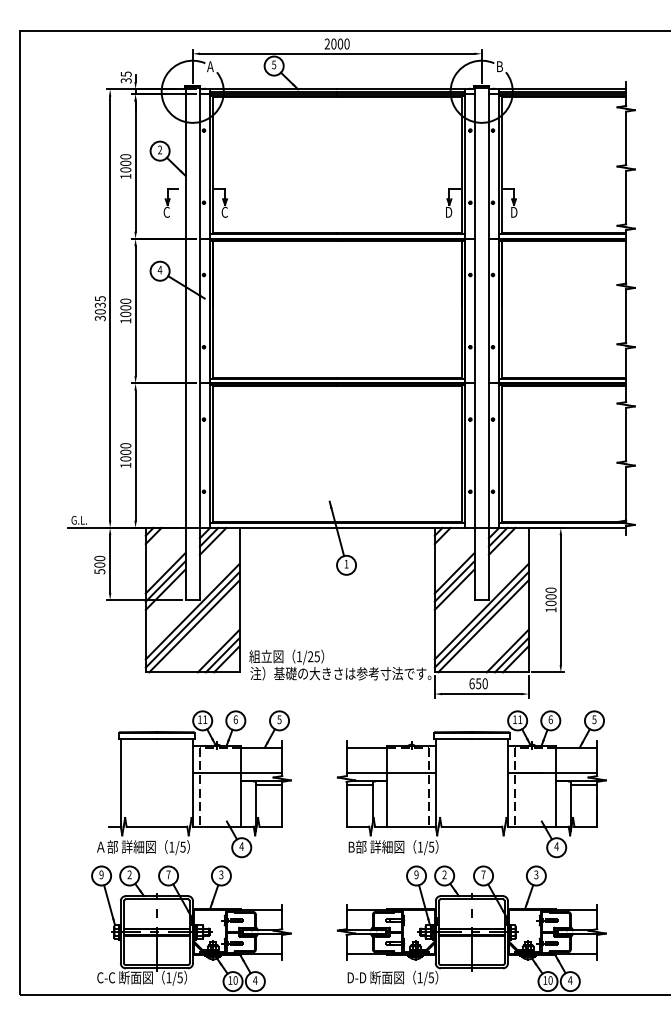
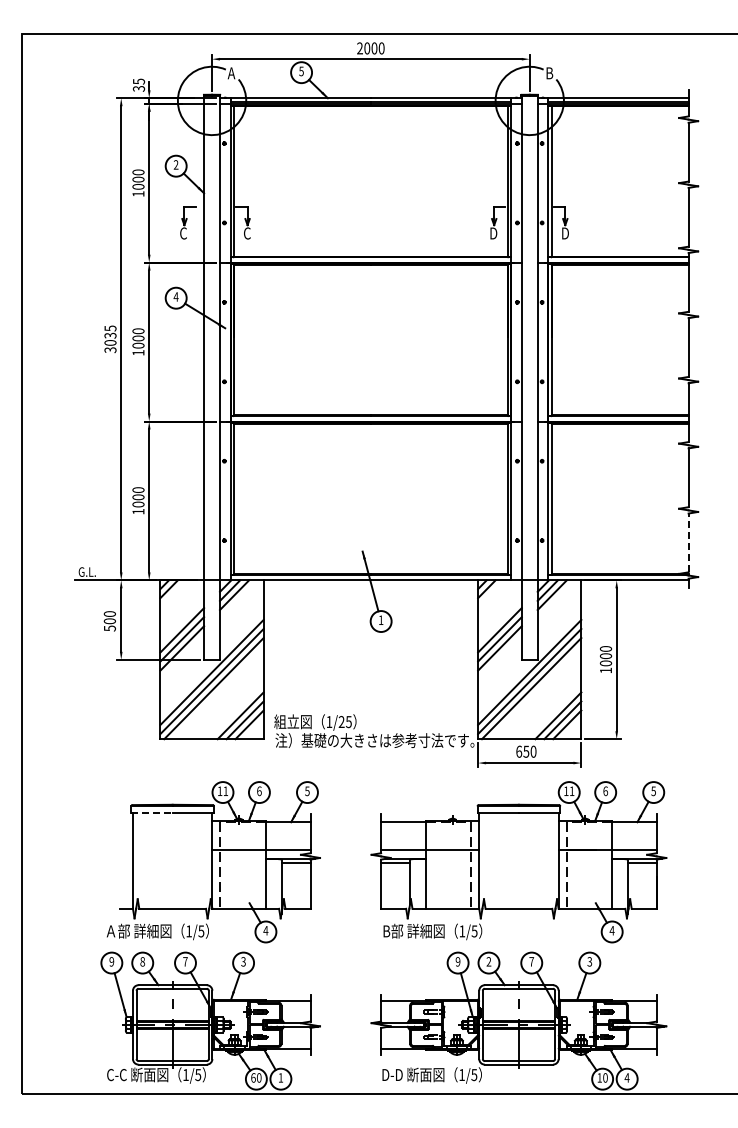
line: (626, 493) -> (688, 542), solid -> dashed
line: (138, 739) -> (152, 812), solid -> dashed
text: (129, 874) -> (142, 961), 2 -> 8
text: (230, 980) -> (253, 1077), 10 -> 60
text: (255, 980) -> (280, 1077), 4 -> 1

